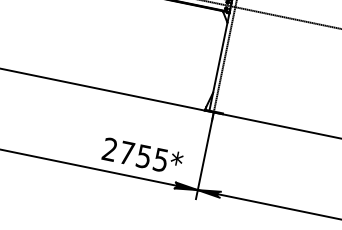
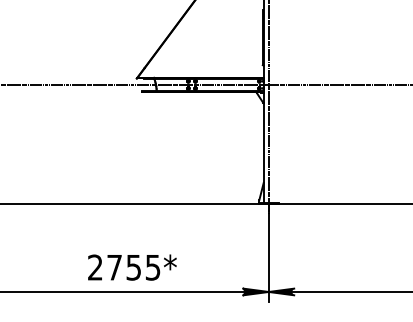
text: (142, 156) -> (132, 267), moved

